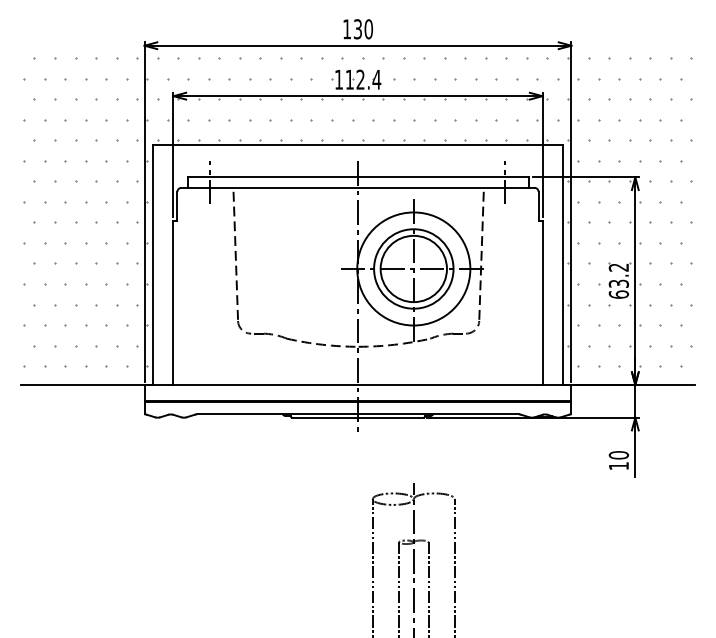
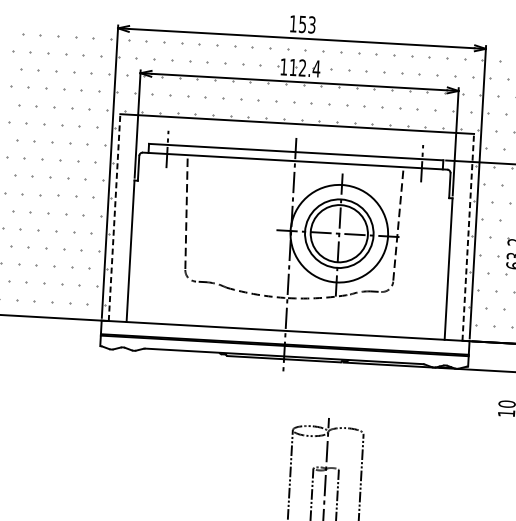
text: (363, 29) -> (307, 24), 130 -> 153
line: (152, 264) -> (114, 217), solid -> dashed
line: (563, 264) -> (468, 237), solid -> dashed

